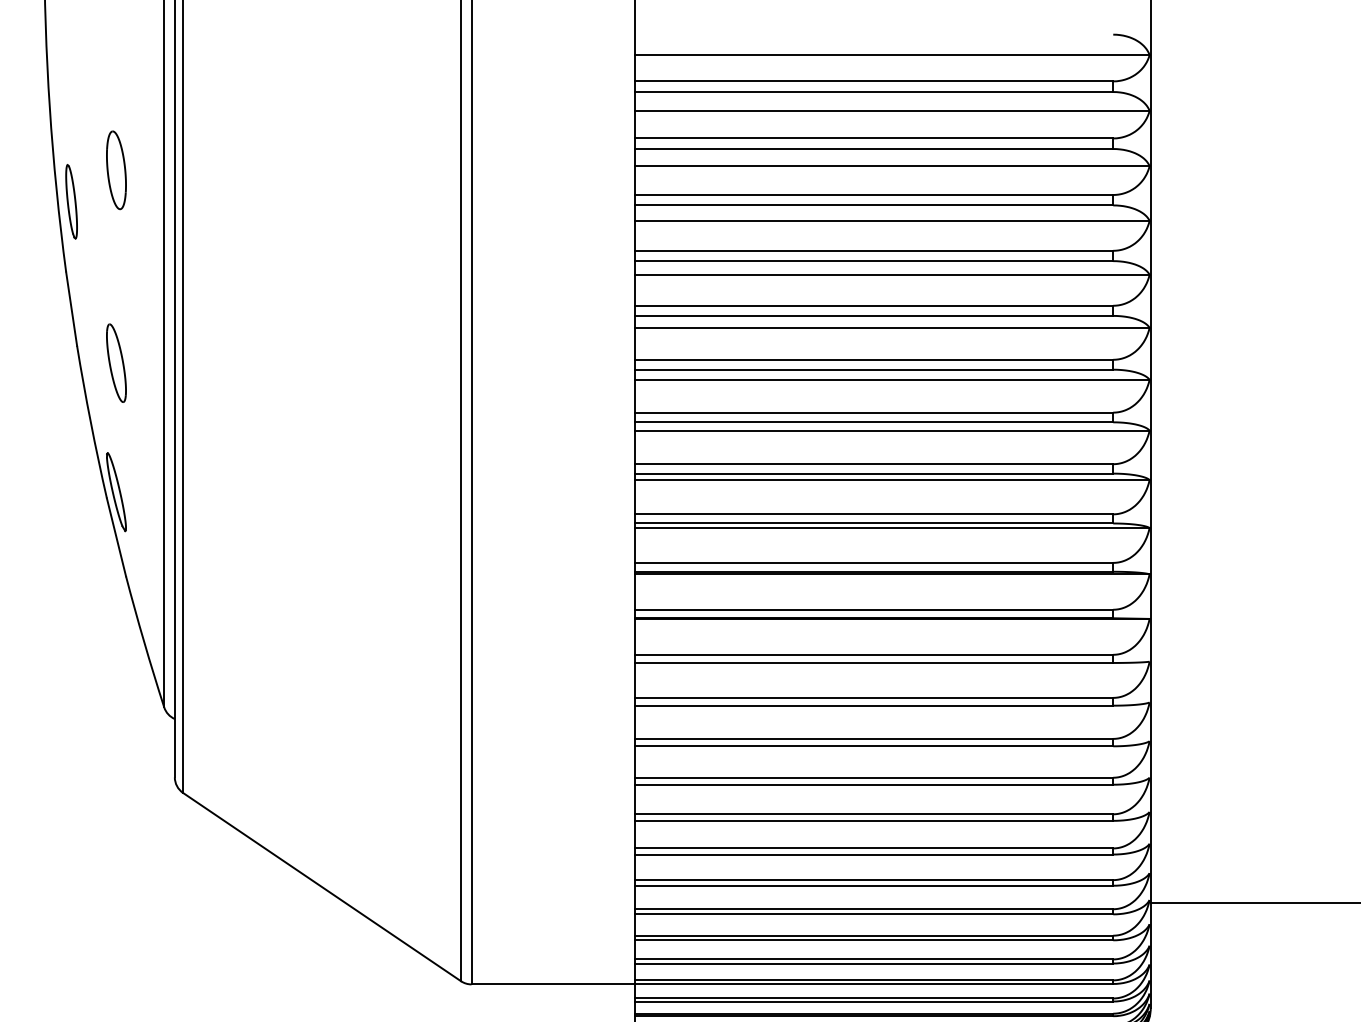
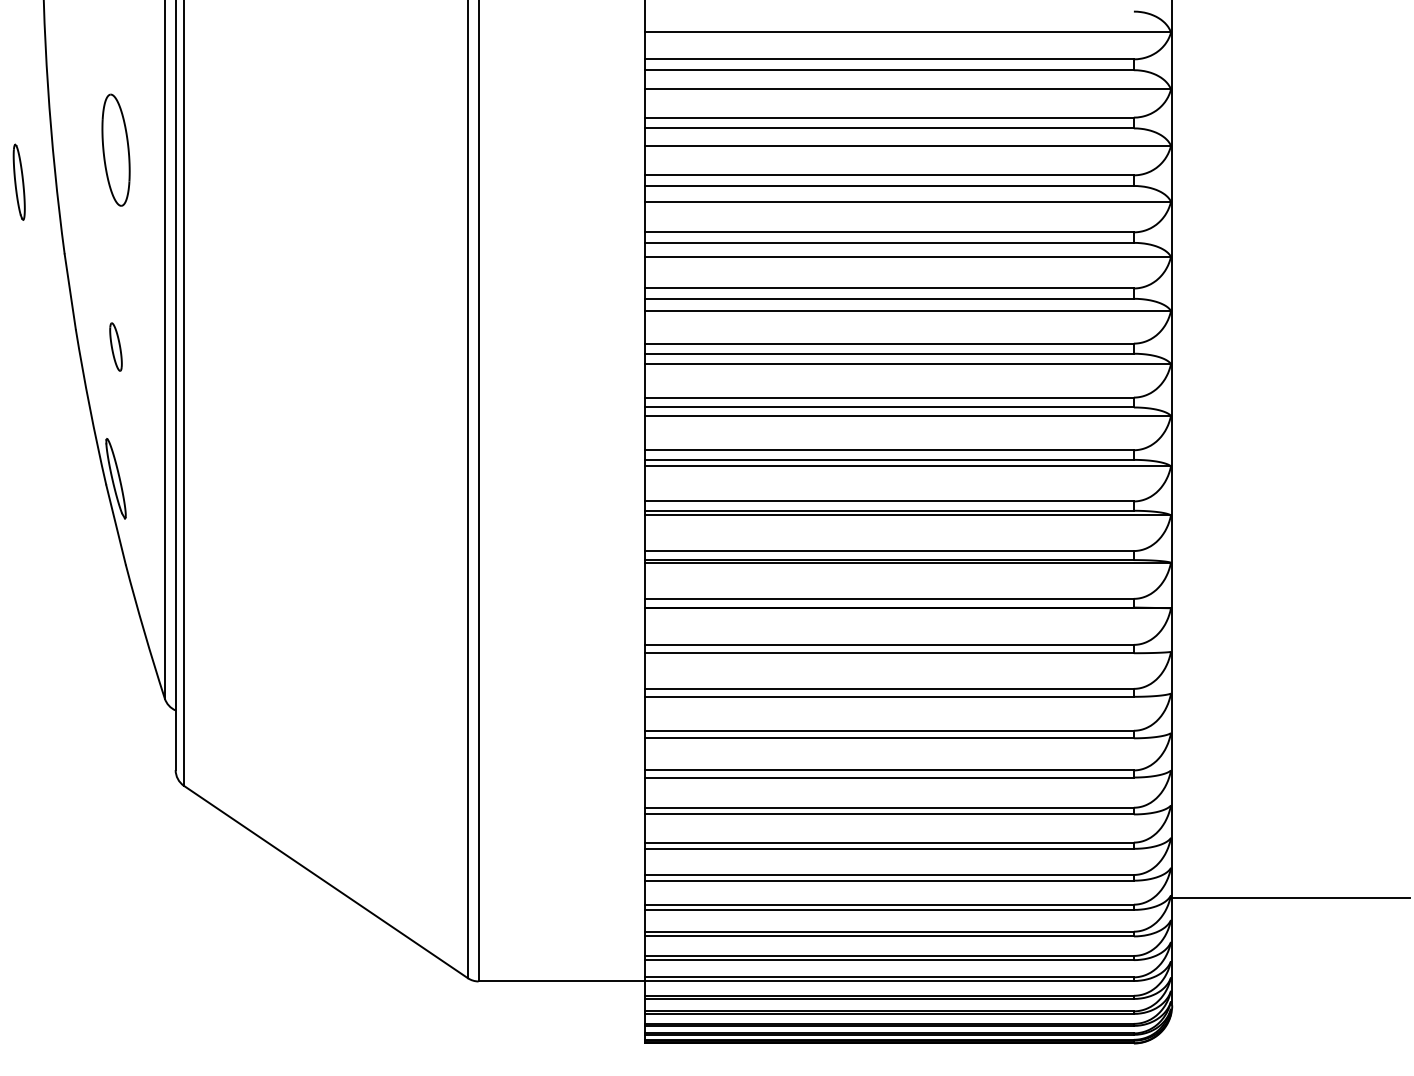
part: (115, 169) -> (115, 149), size x1.4
part: (70, 201) -> (18, 181), moved
part: (115, 362) -> (115, 346), size x0.6

